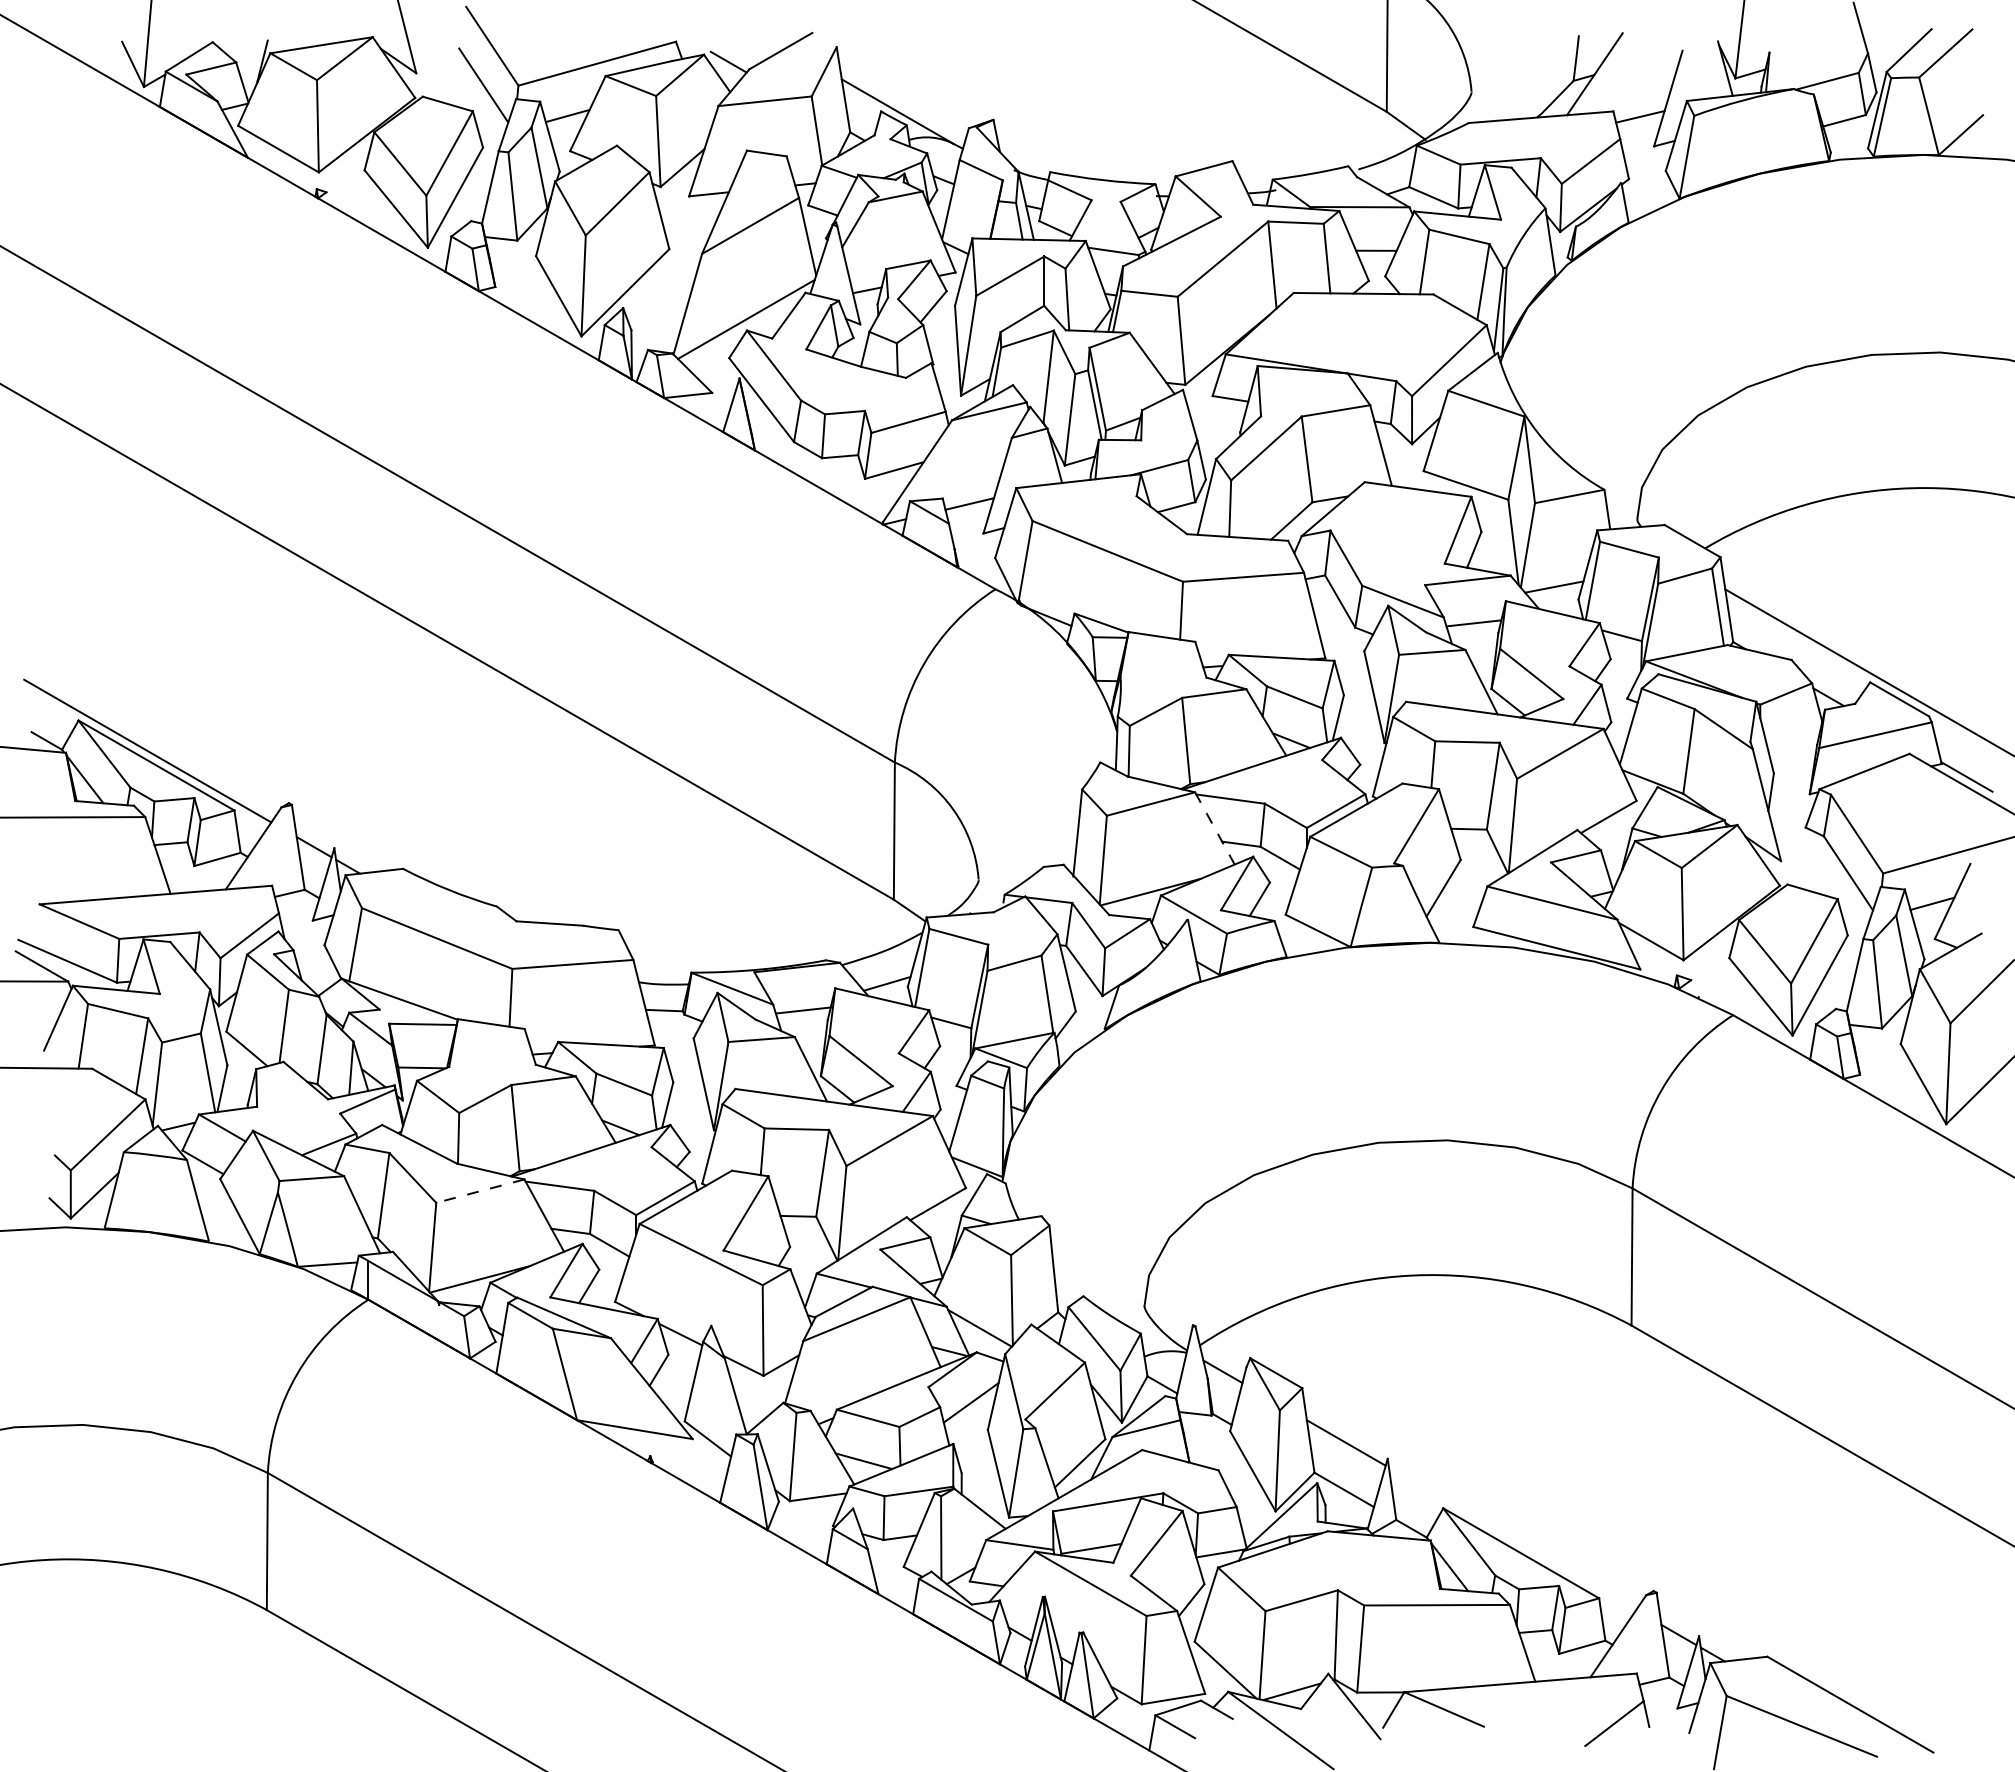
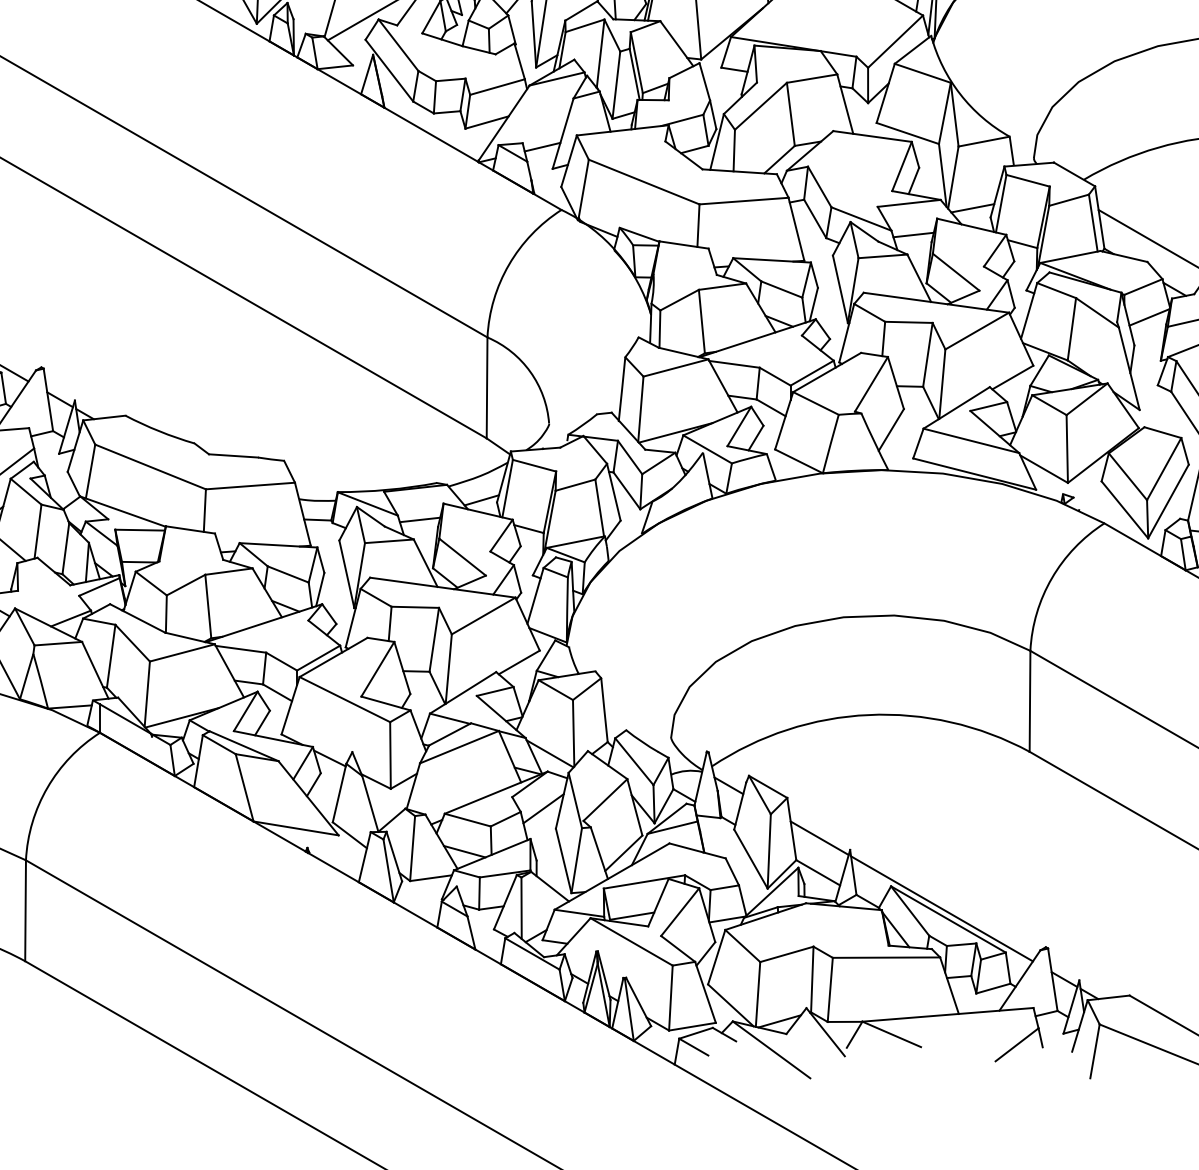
line: (1794, 735) -> (1149, 317), added
line: (1215, 828) -> (723, 385), dashed -> solid
line: (480, 1191) -> (182, 653), dashed -> solid
line: (1512, 1538) -> (942, 908), added

